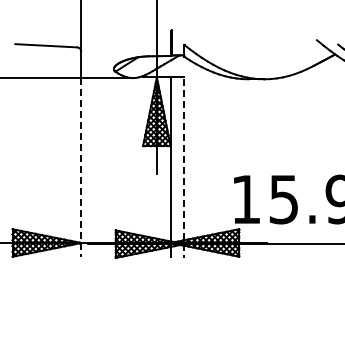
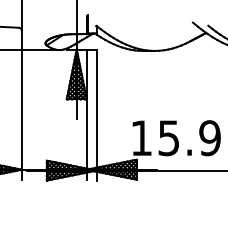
line: (81, 167) -> (22, 114), dashed -> solid
line: (184, 169) -> (96, 116), dashed -> solid

